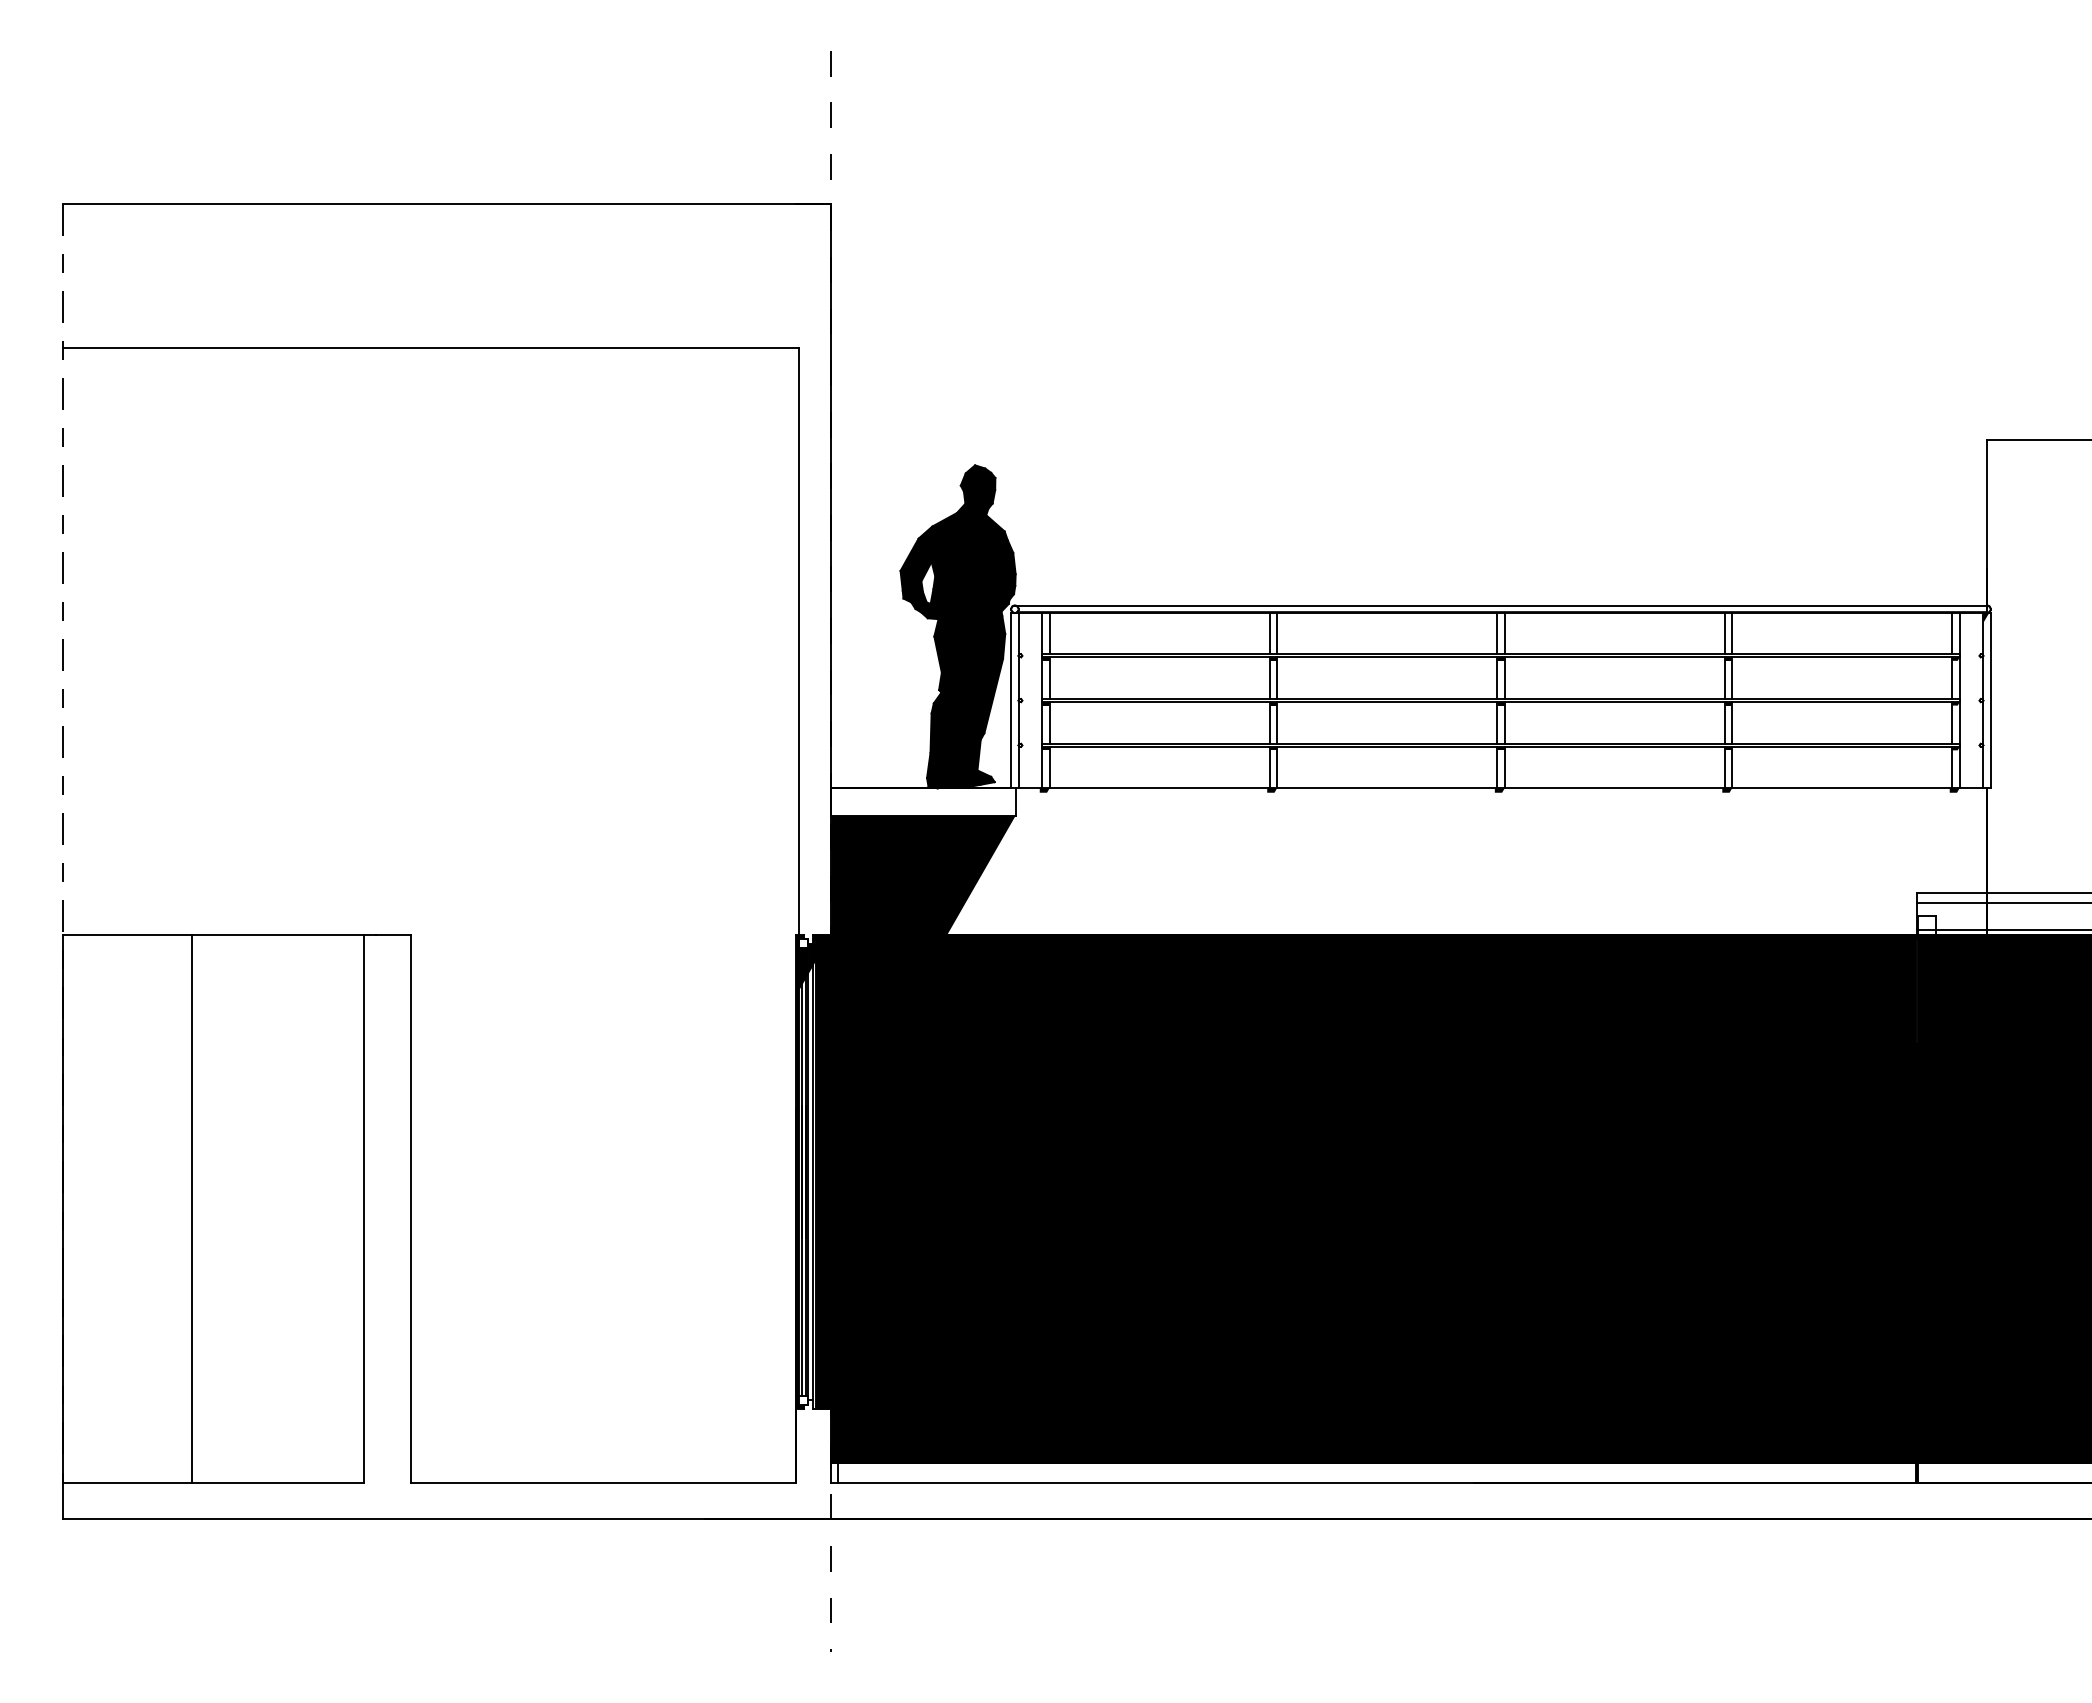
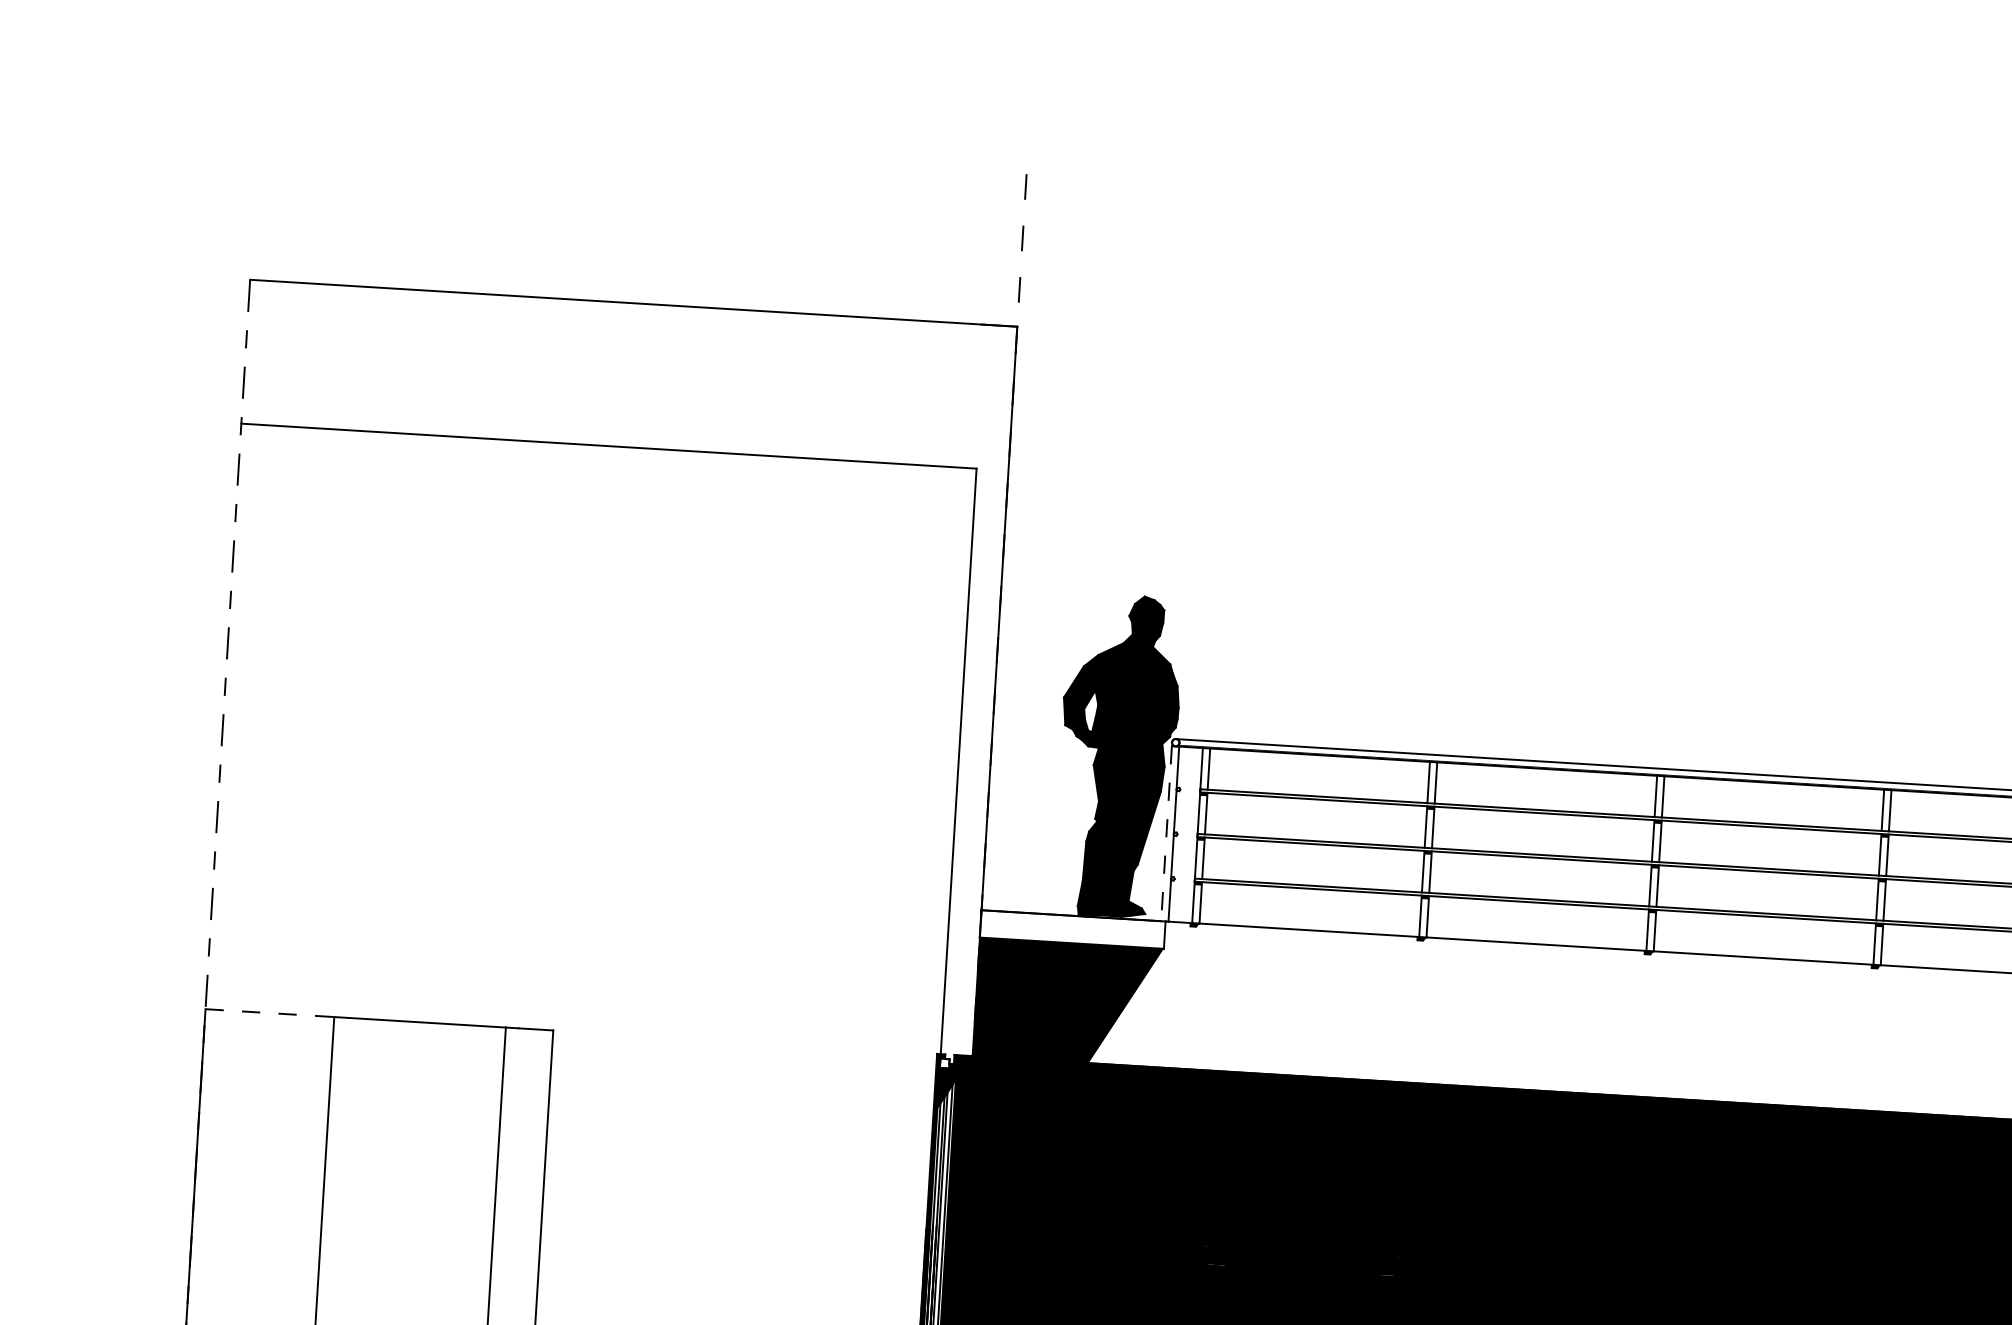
line: (1011, 700) -> (1166, 833), solid -> dashed
line: (127, 934) -> (270, 1013), solid -> dashed

